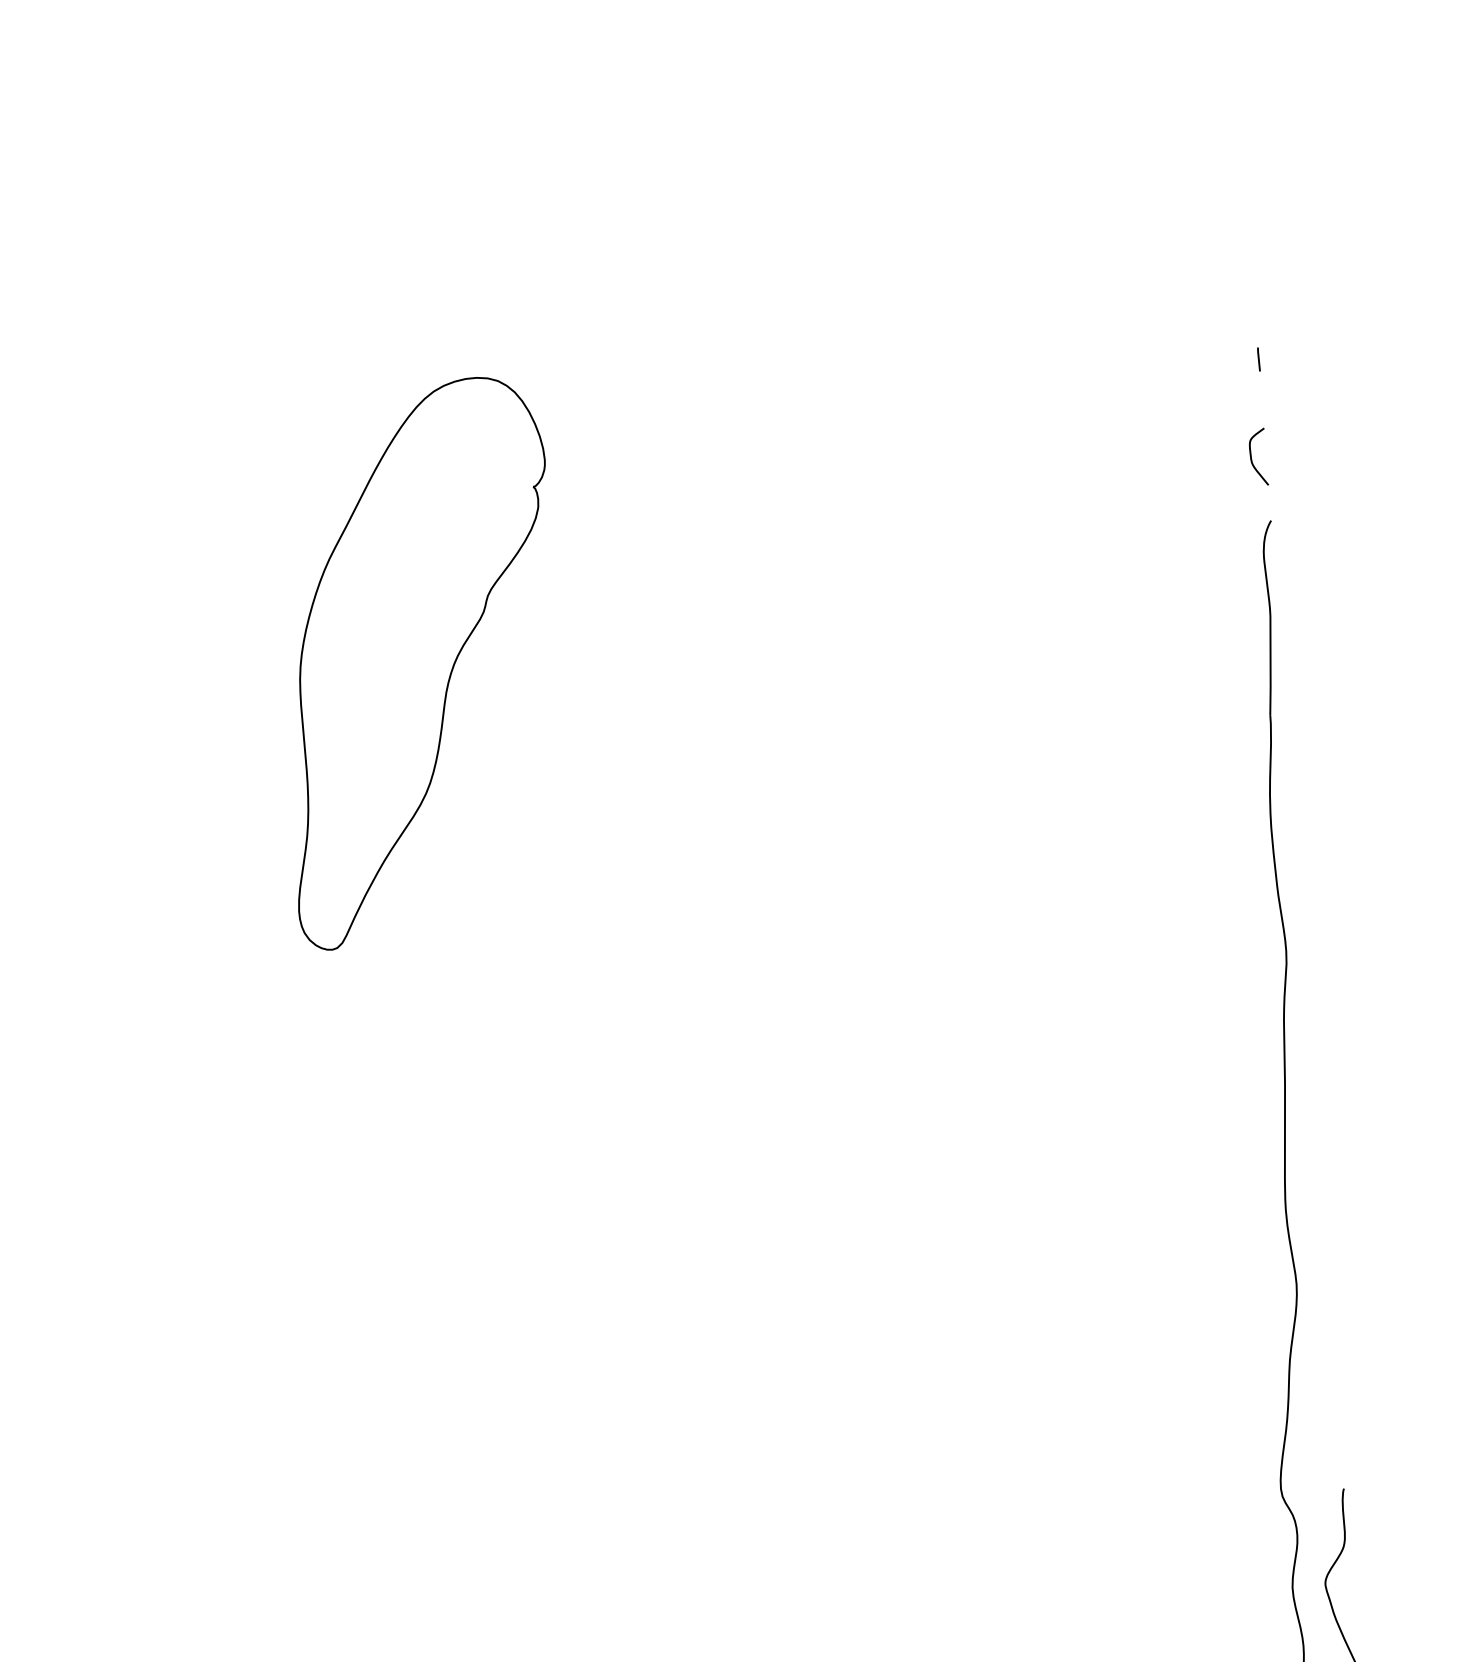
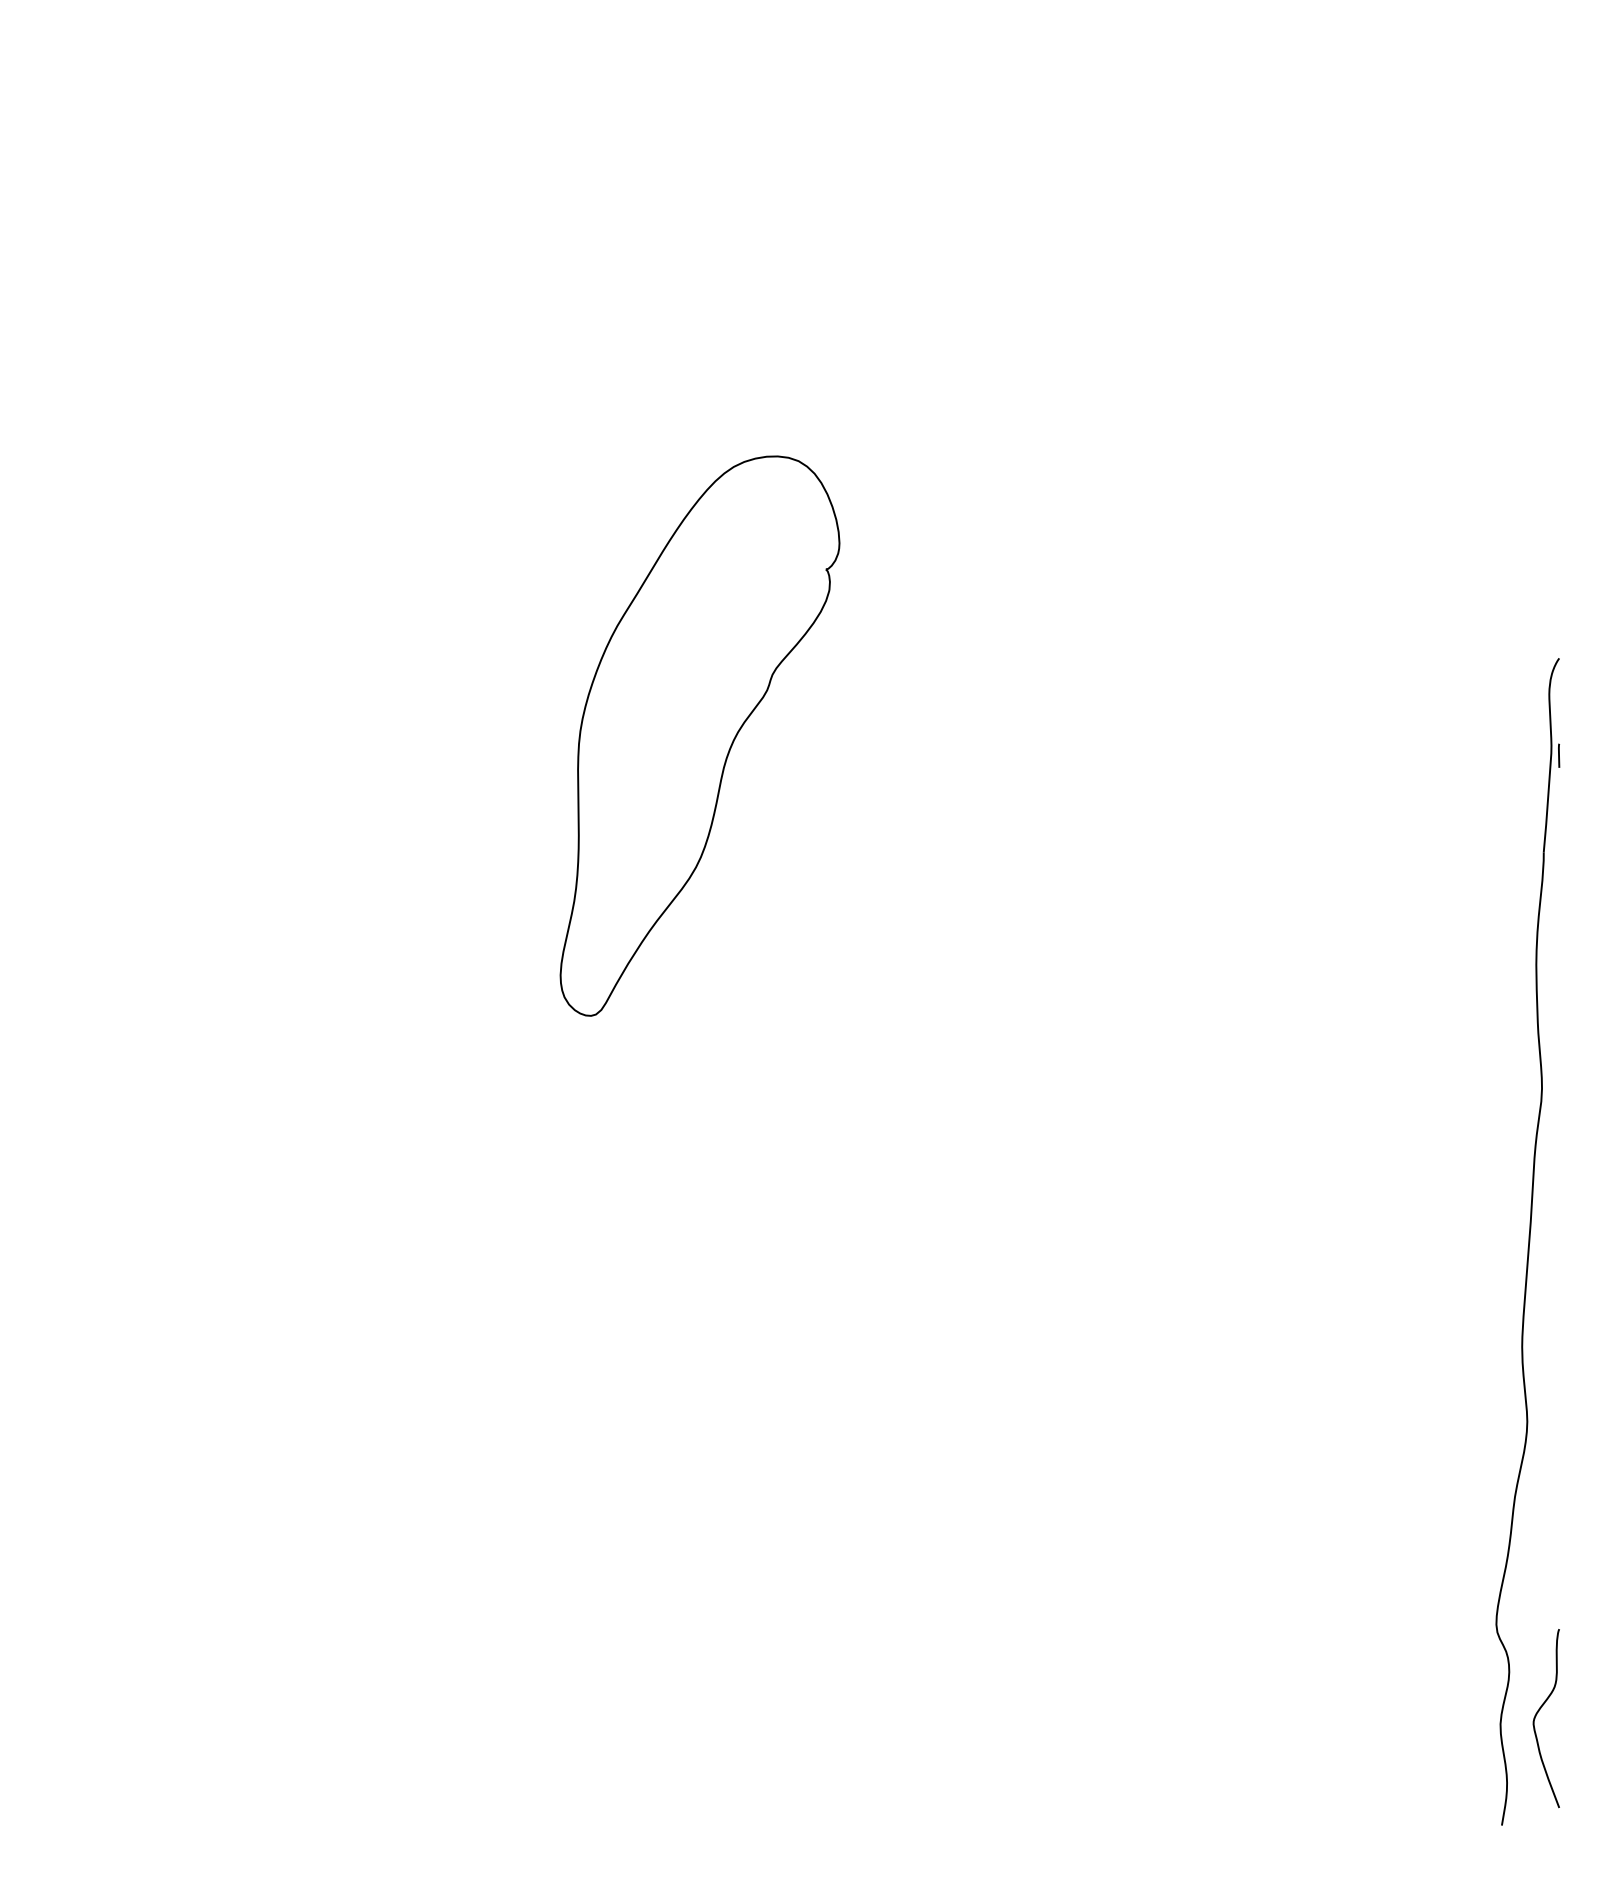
line: (1259, 359) -> (1559, 755), moved
curve: (1252, 460) -> (1545, 597), removed

